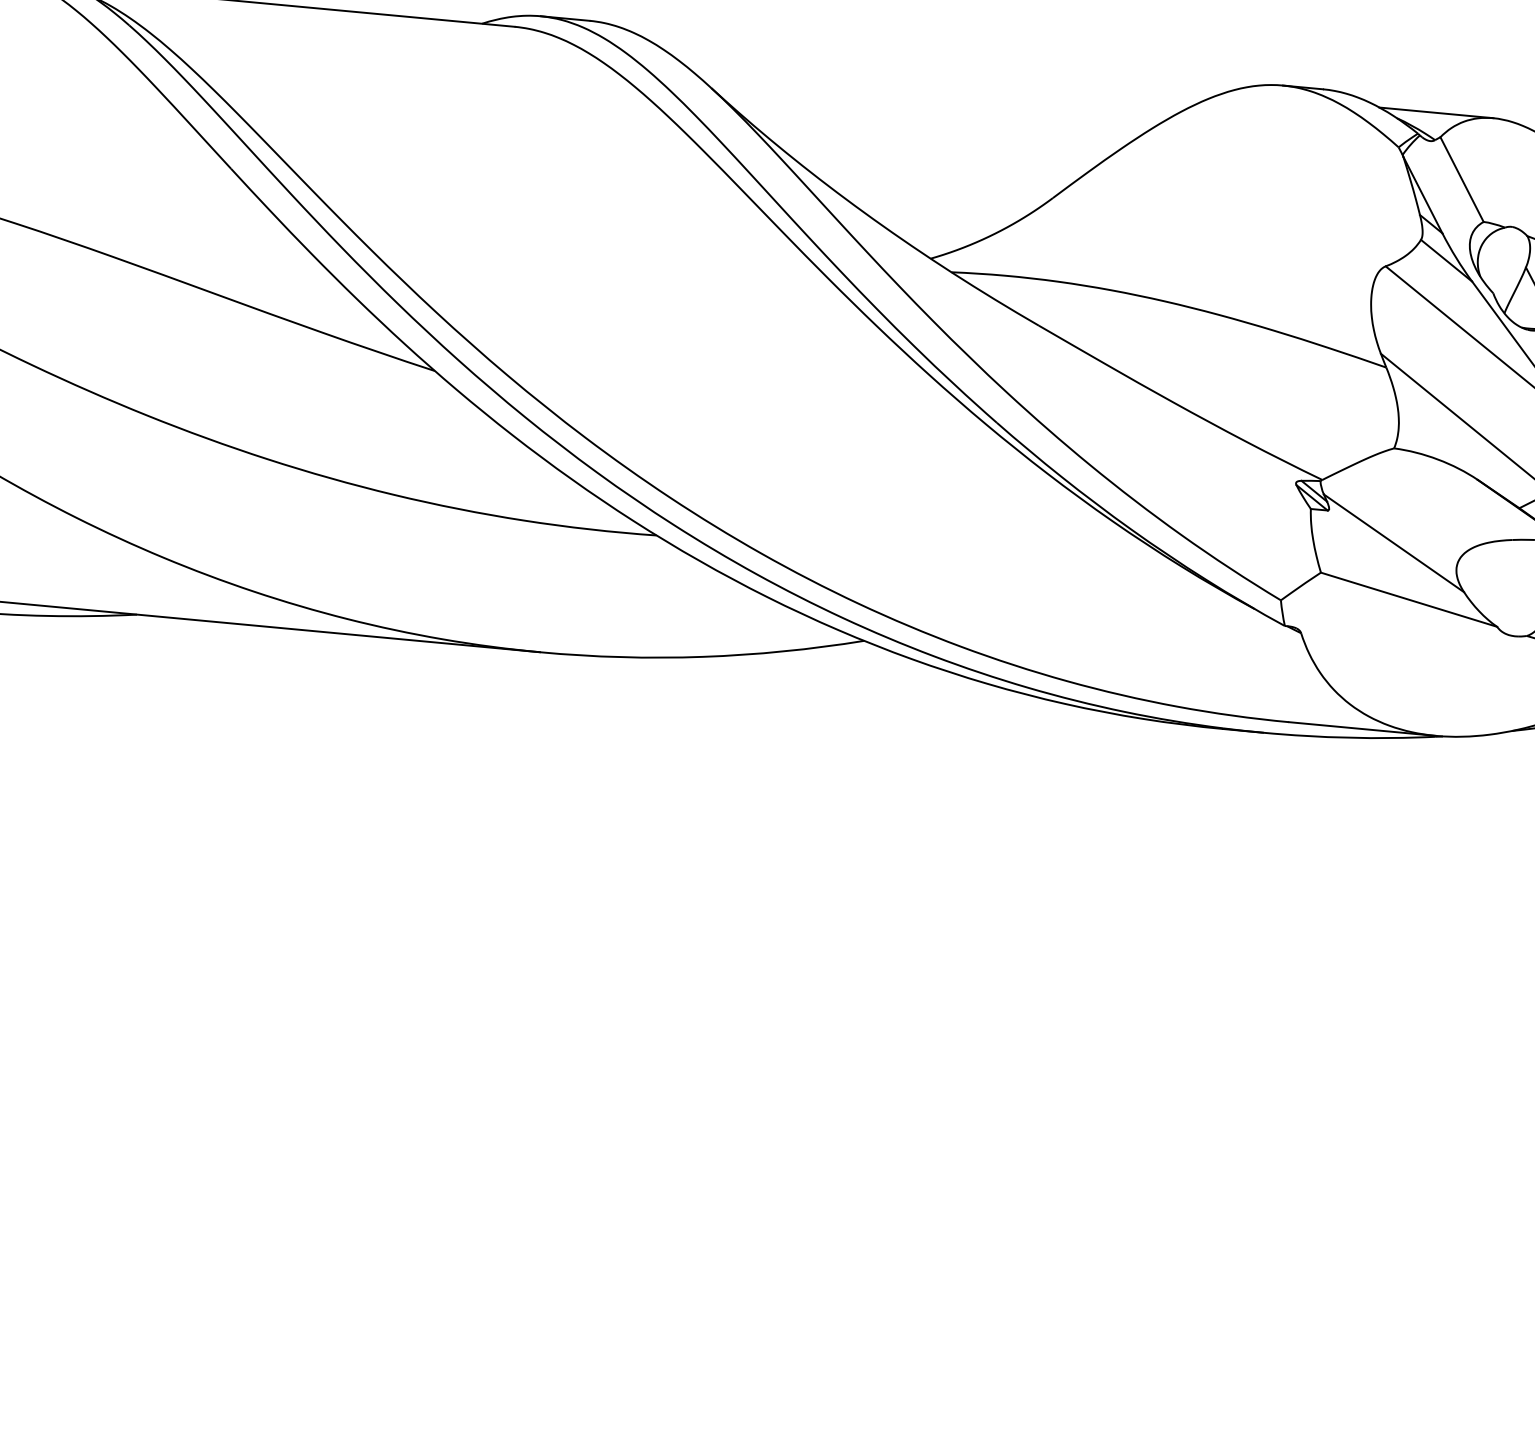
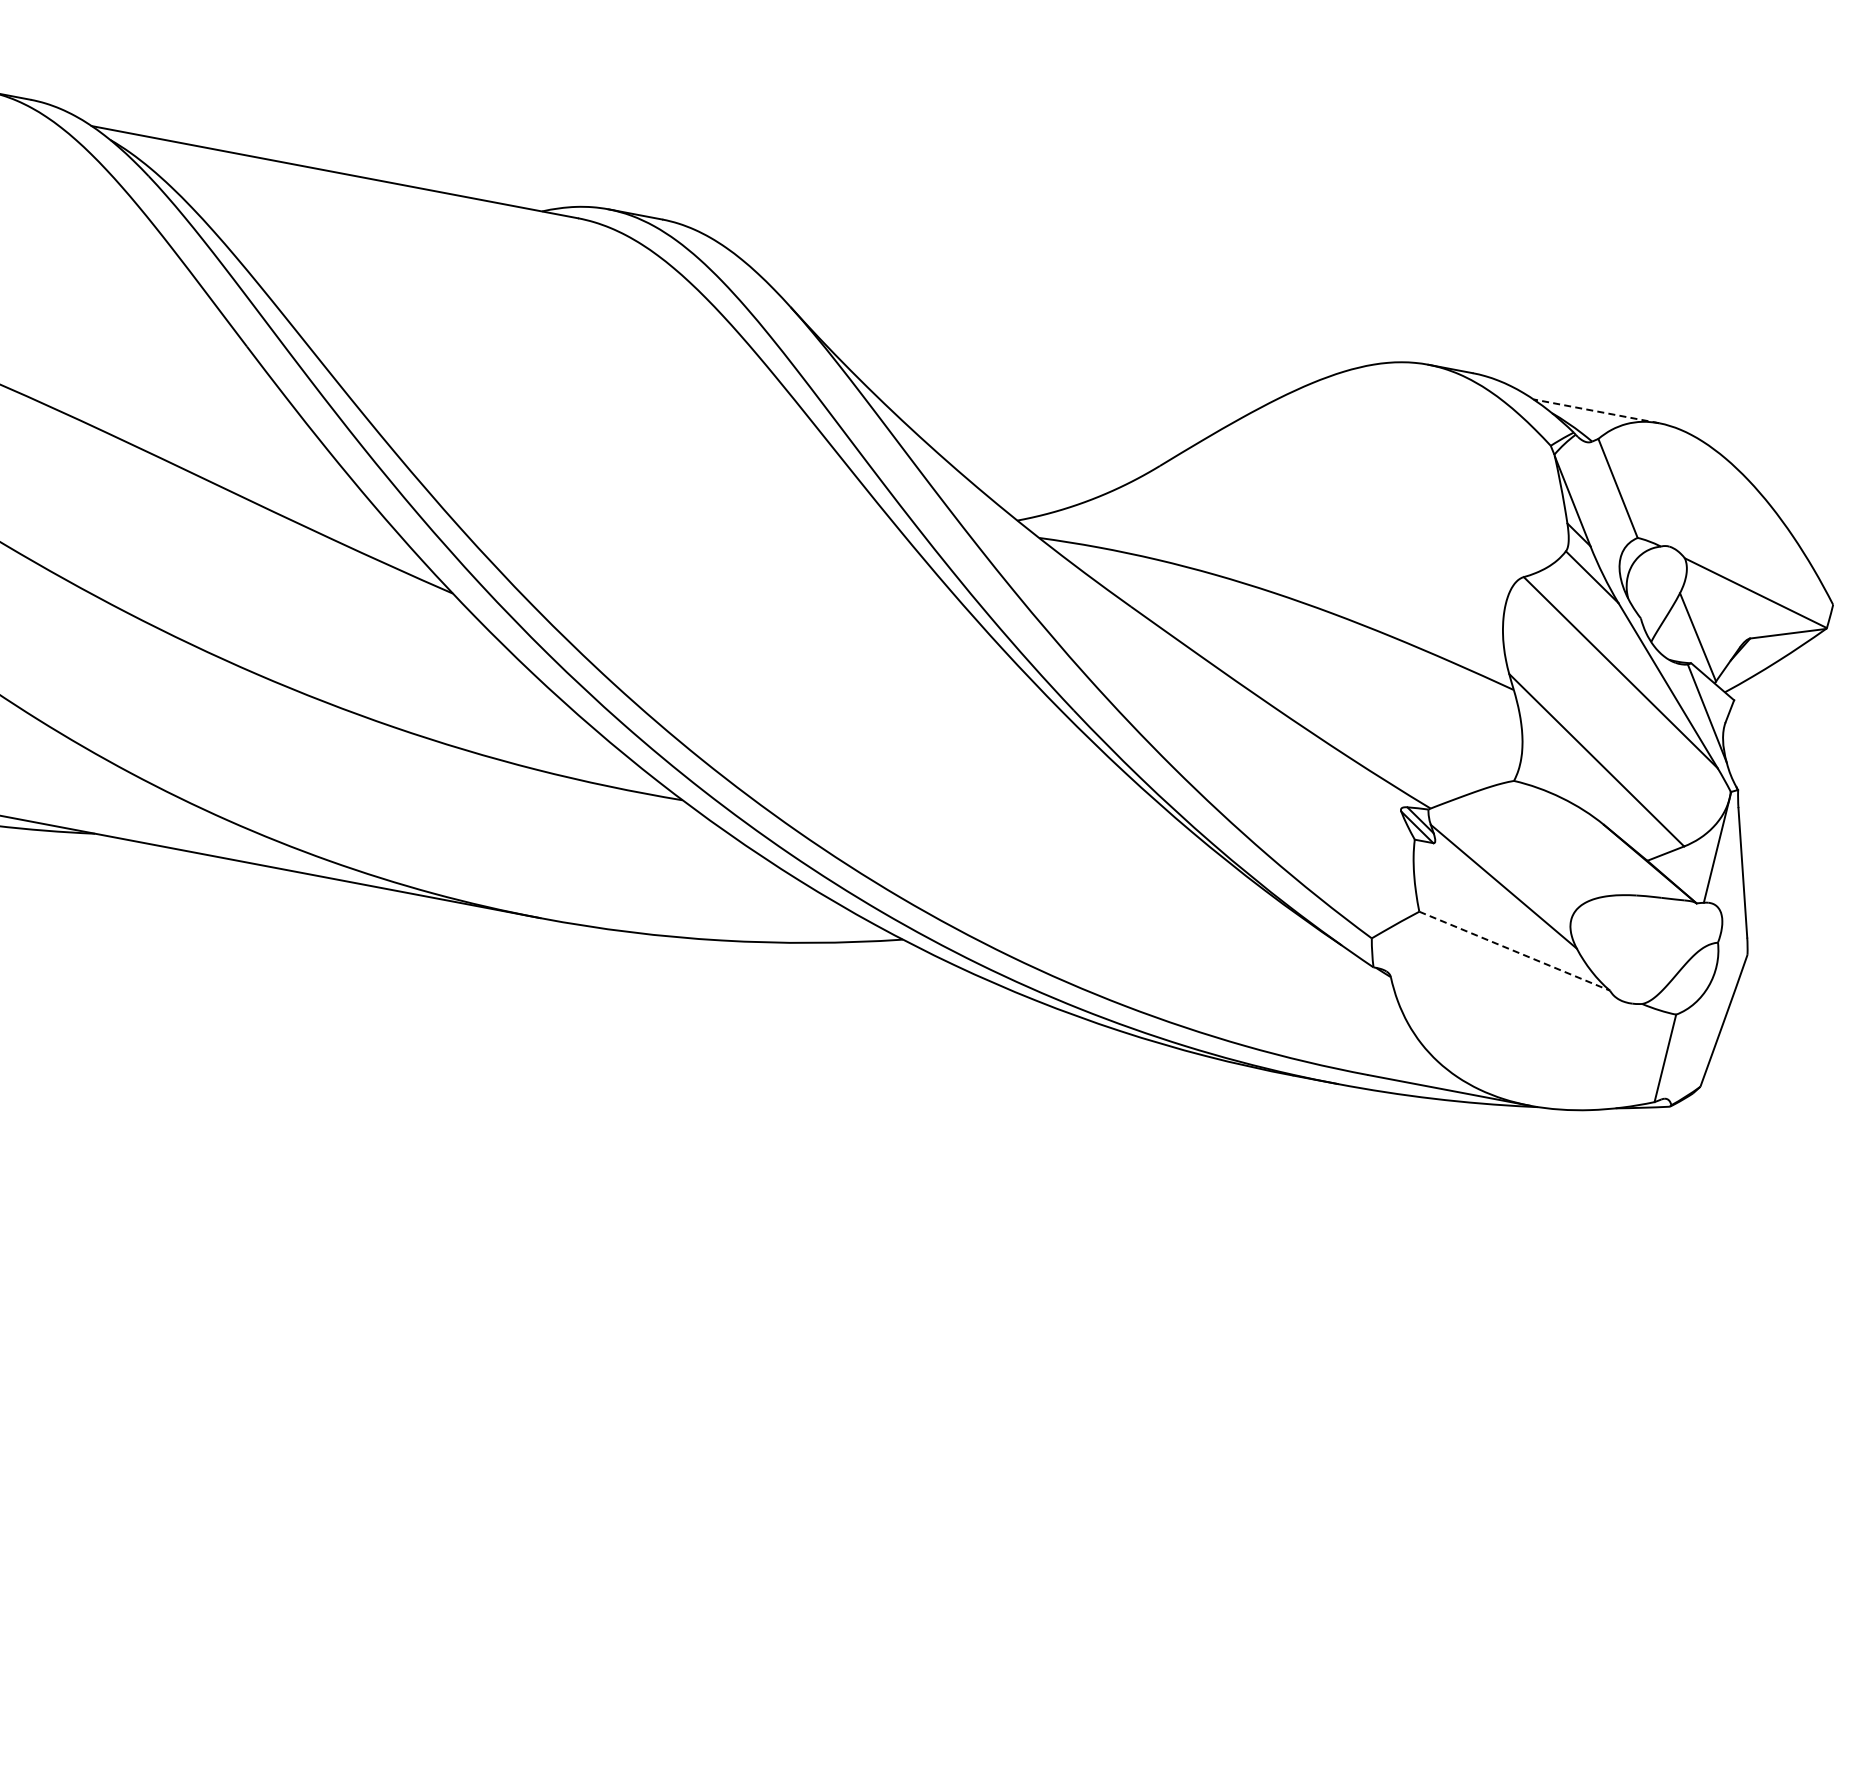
line: (1435, 113) -> (1595, 411), solid -> dashed
line: (1409, 599) -> (1515, 951), solid -> dashed

